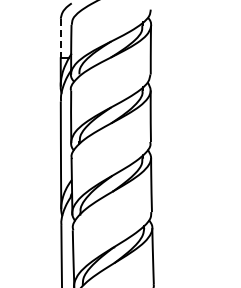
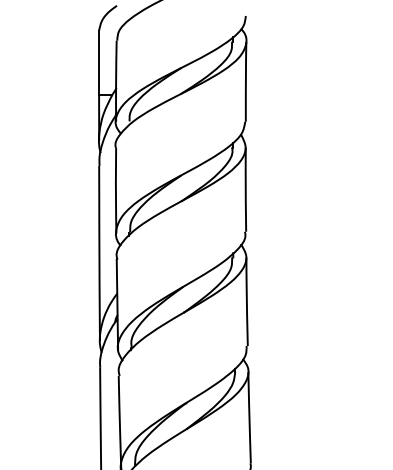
line: (60, 38) -> (98, 63), dashed -> solid

